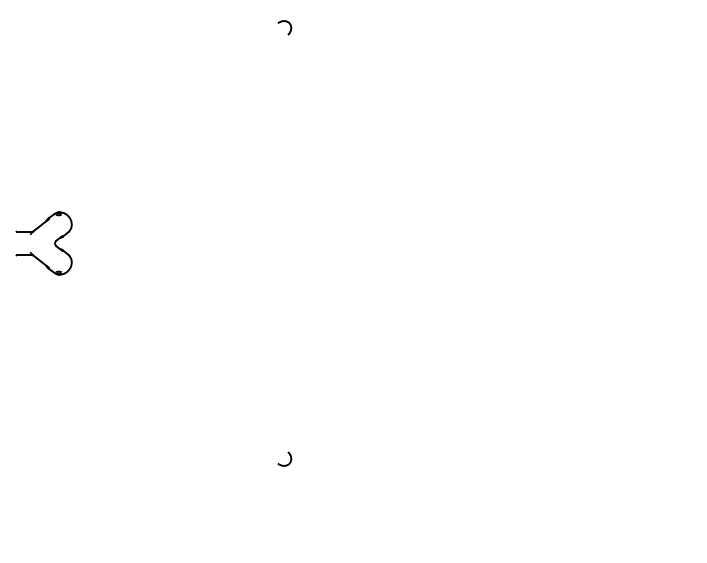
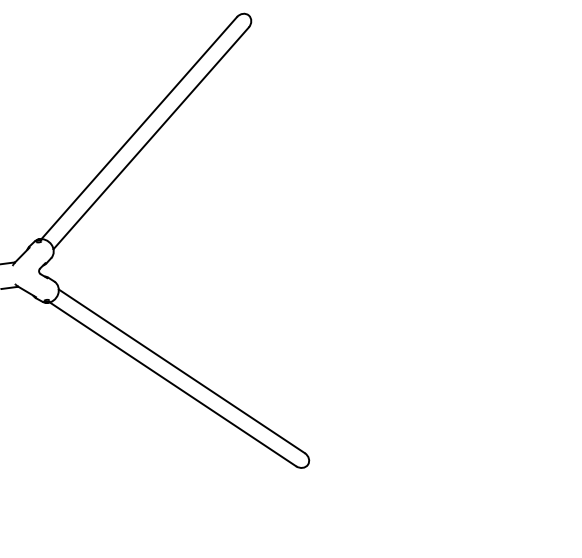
line: (169, 117) -> (138, 127), added
line: (179, 128) -> (150, 137), added
line: (179, 357) -> (181, 371), added
line: (169, 368) -> (172, 383), added

